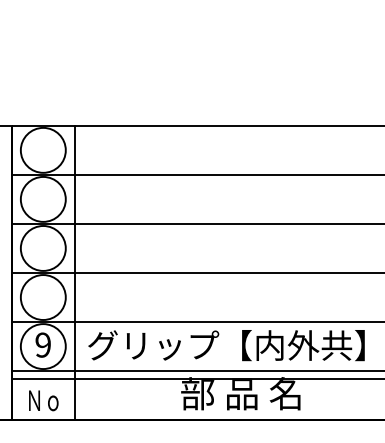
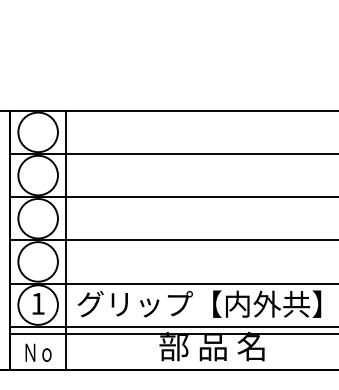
text: (42, 344) -> (37, 303), 9 -> 1

